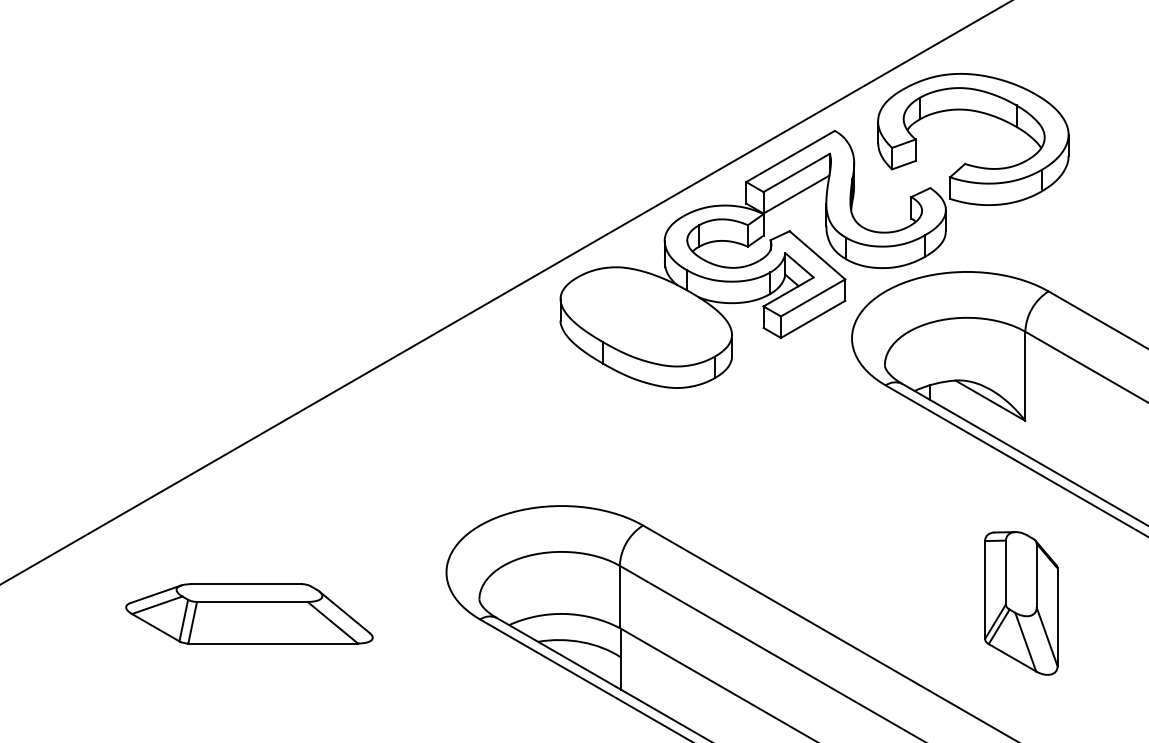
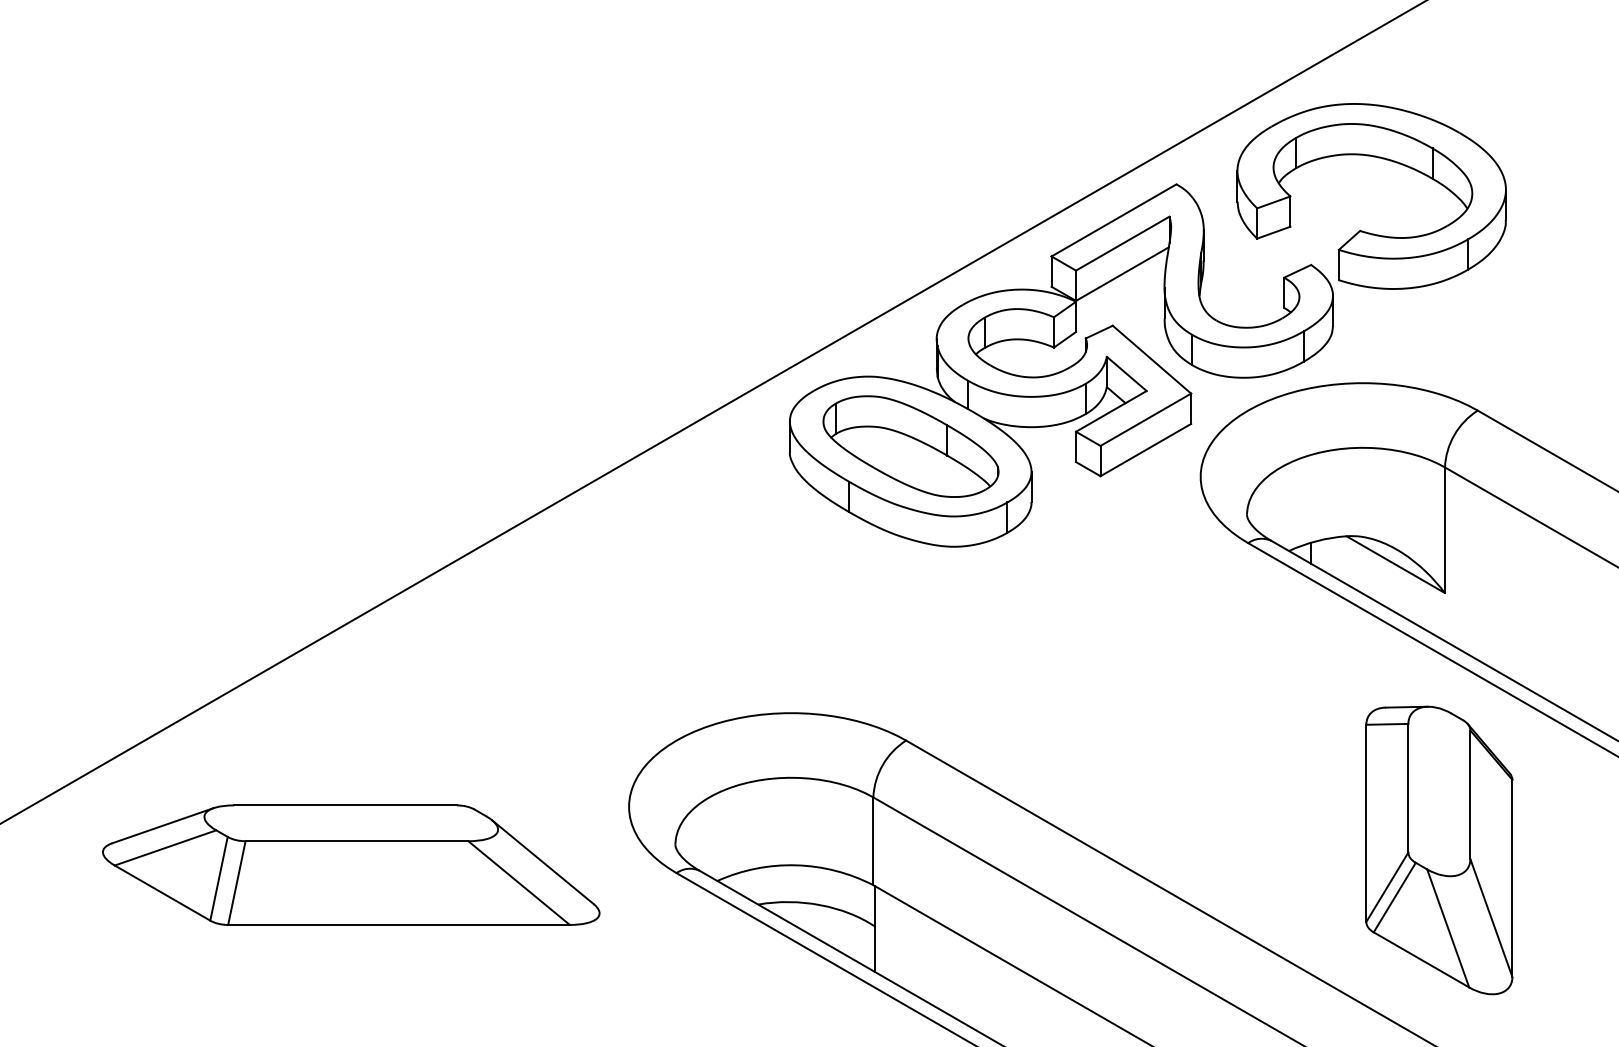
part: (646, 316) -> (910, 446), added
part: (1021, 603) -> (1439, 850), size x1.43
part: (249, 613) -> (351, 864), size x1.43

